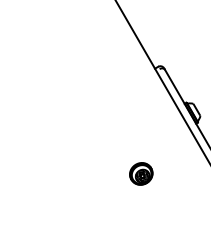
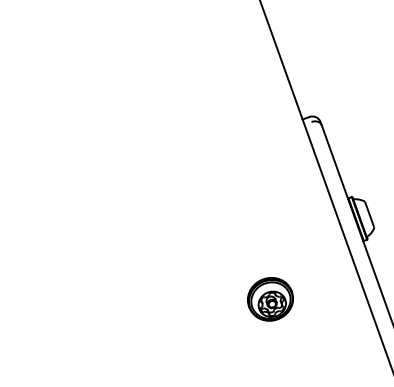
part: (141, 173) -> (271, 298), moved

